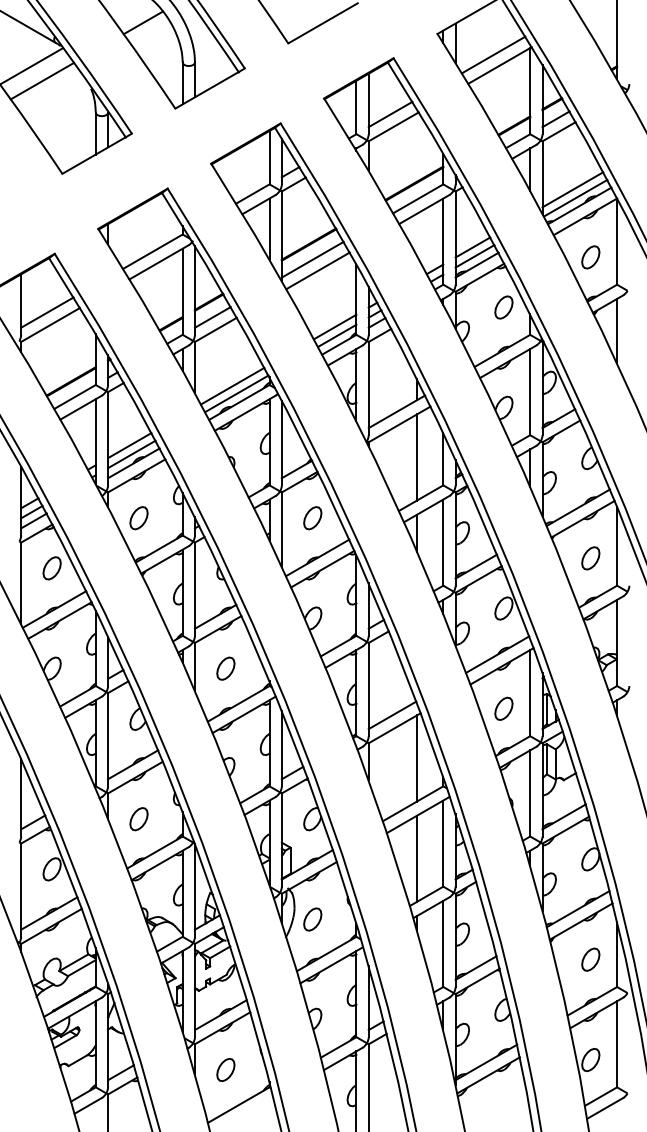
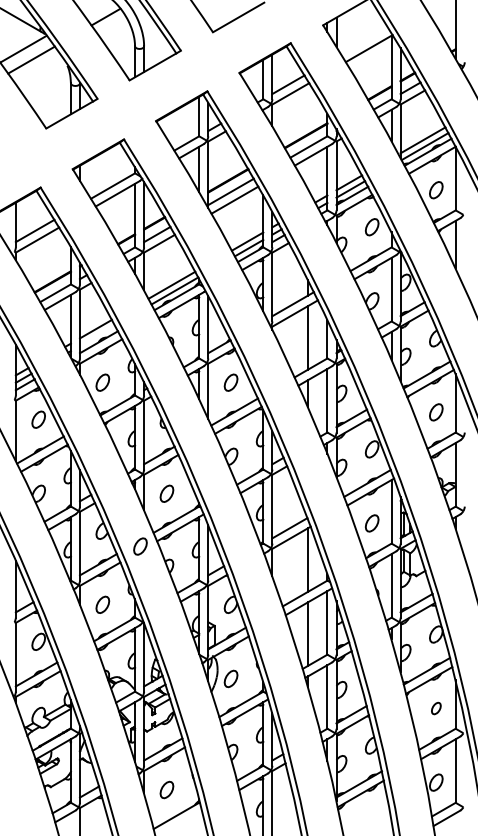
line: (493, 54) -> (364, 40), removed
line: (131, 454) -> (97, 335), removed
part: (189, 740) -> (140, 546), added
part: (590, 959) -> (436, 708), size x0.7

